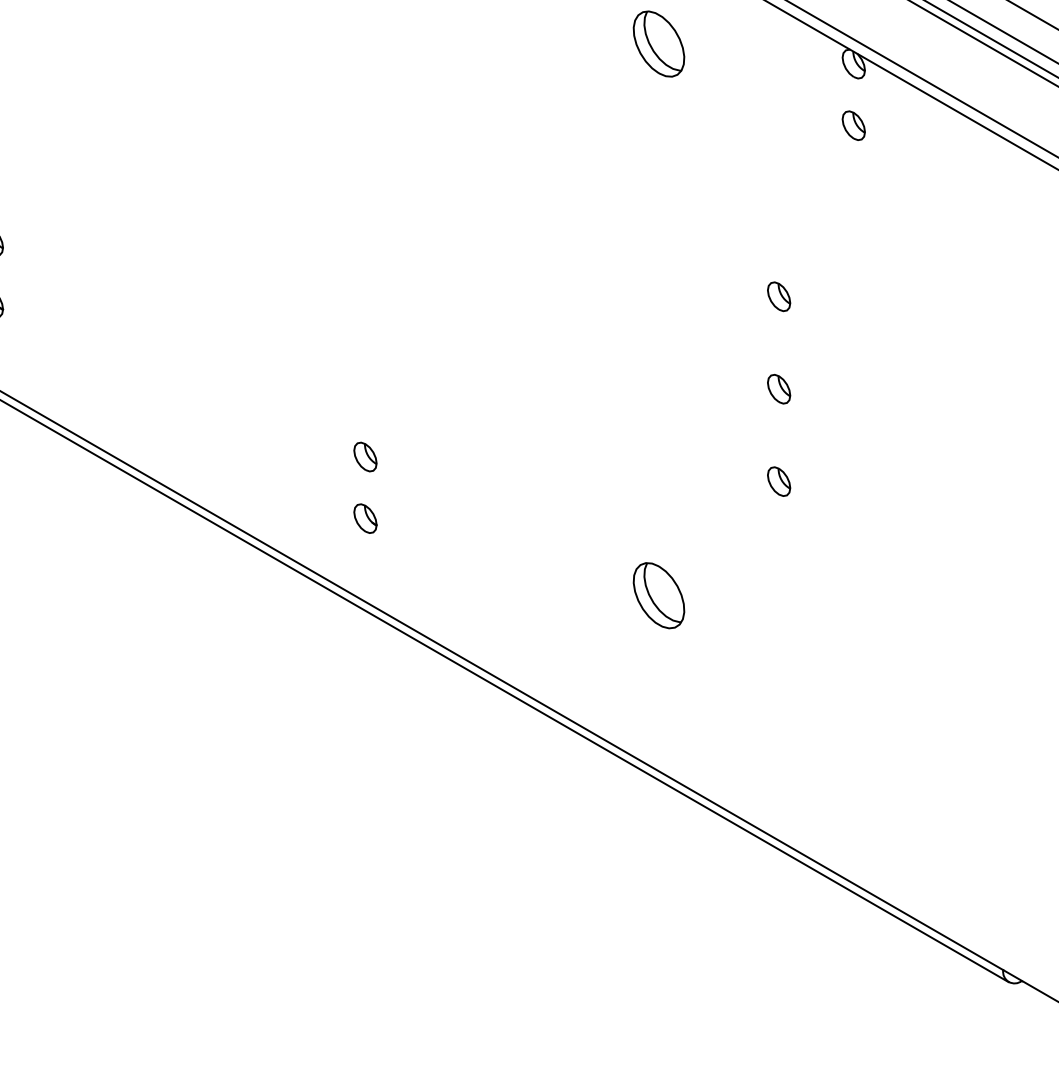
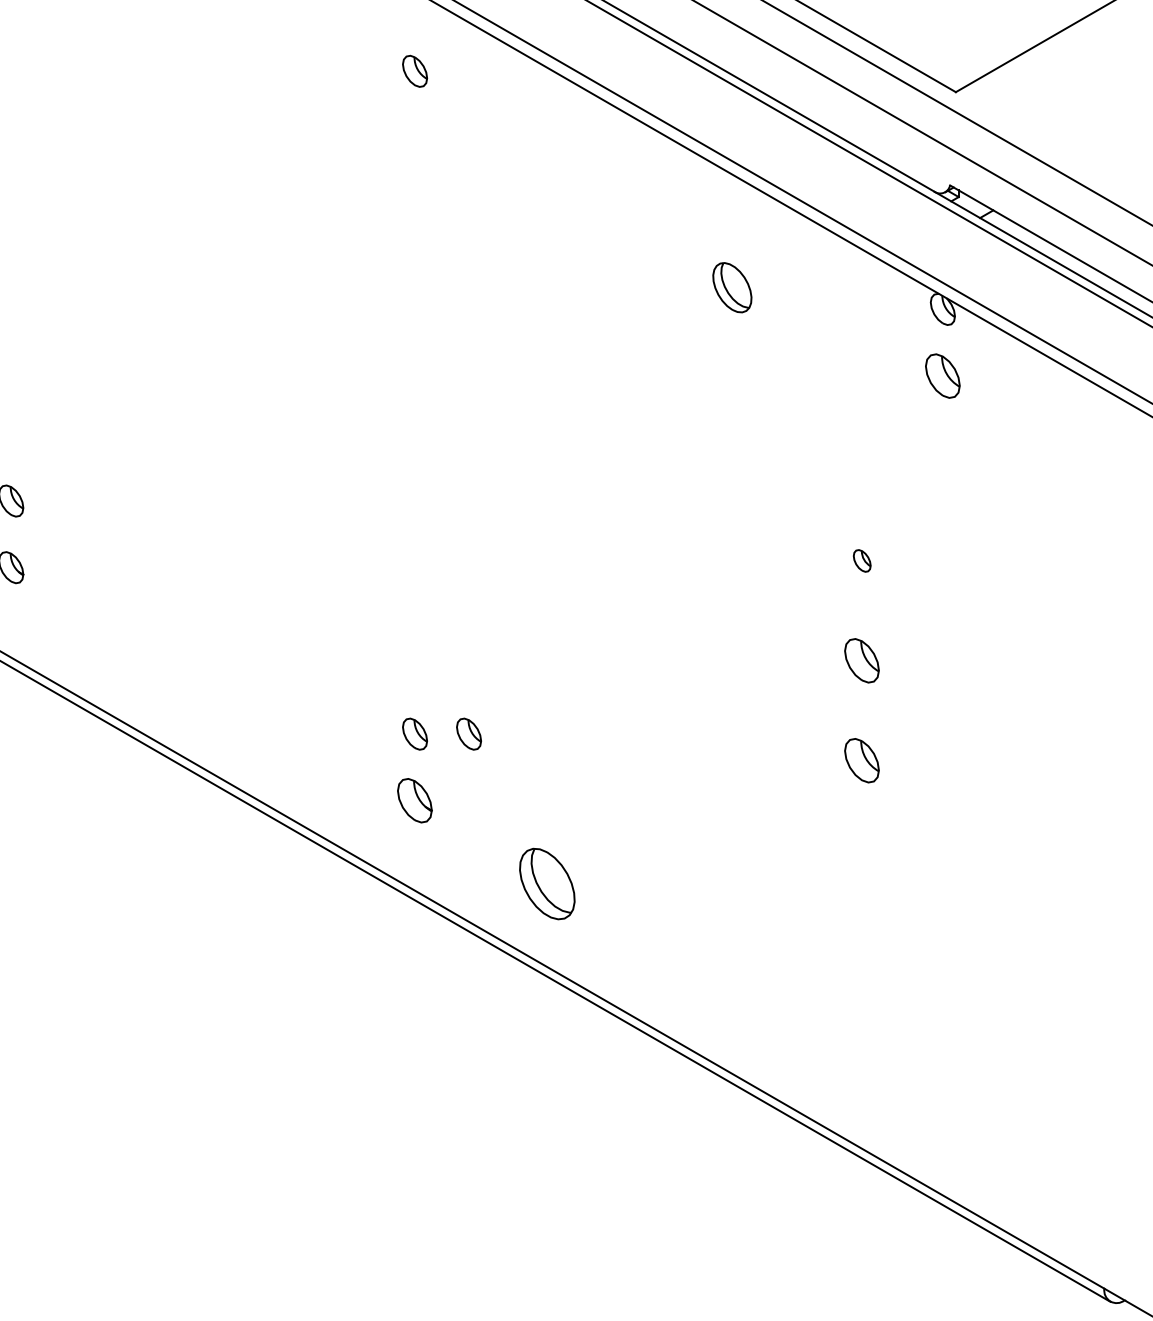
part: (659, 43) -> (732, 287), size x0.7
part: (853, 125) -> (942, 375), size x1.4
part: (779, 296) -> (862, 560), size x0.7
part: (779, 388) -> (862, 660), size x1.4
part: (414, 456) -> (468, 733), added
part: (779, 481) -> (862, 760), size x1.4
part: (365, 518) -> (415, 800), size x1.4
part: (659, 595) -> (547, 883), moved

